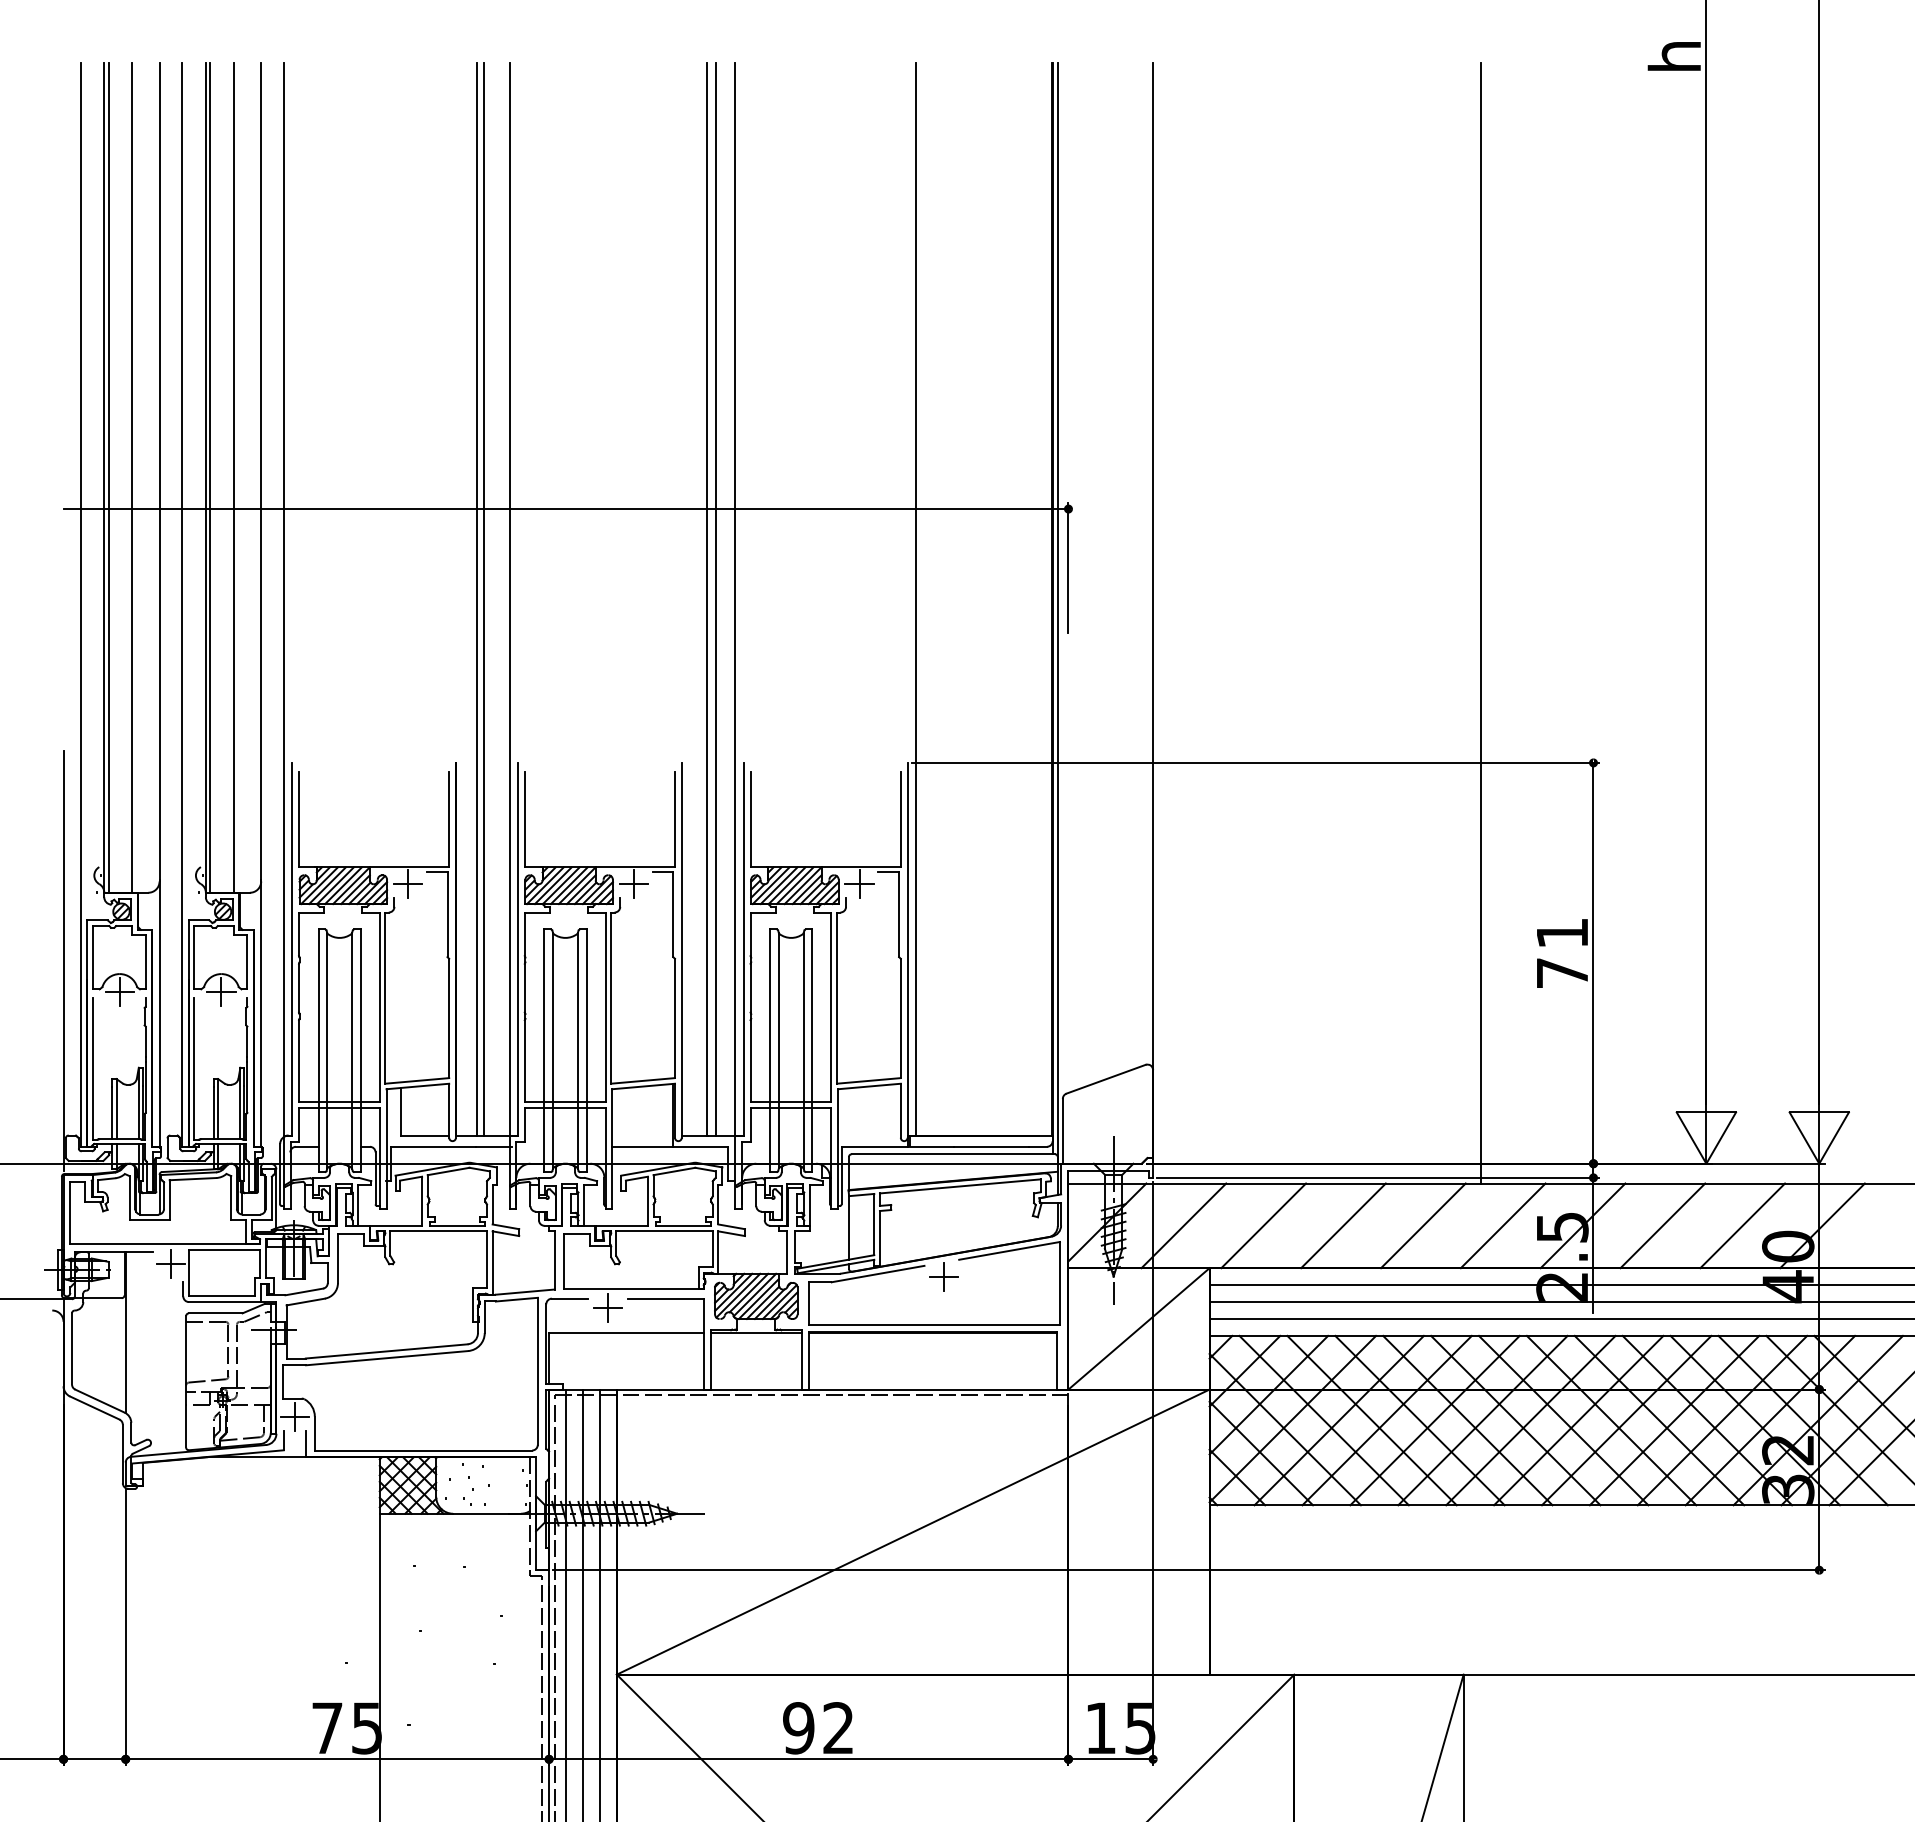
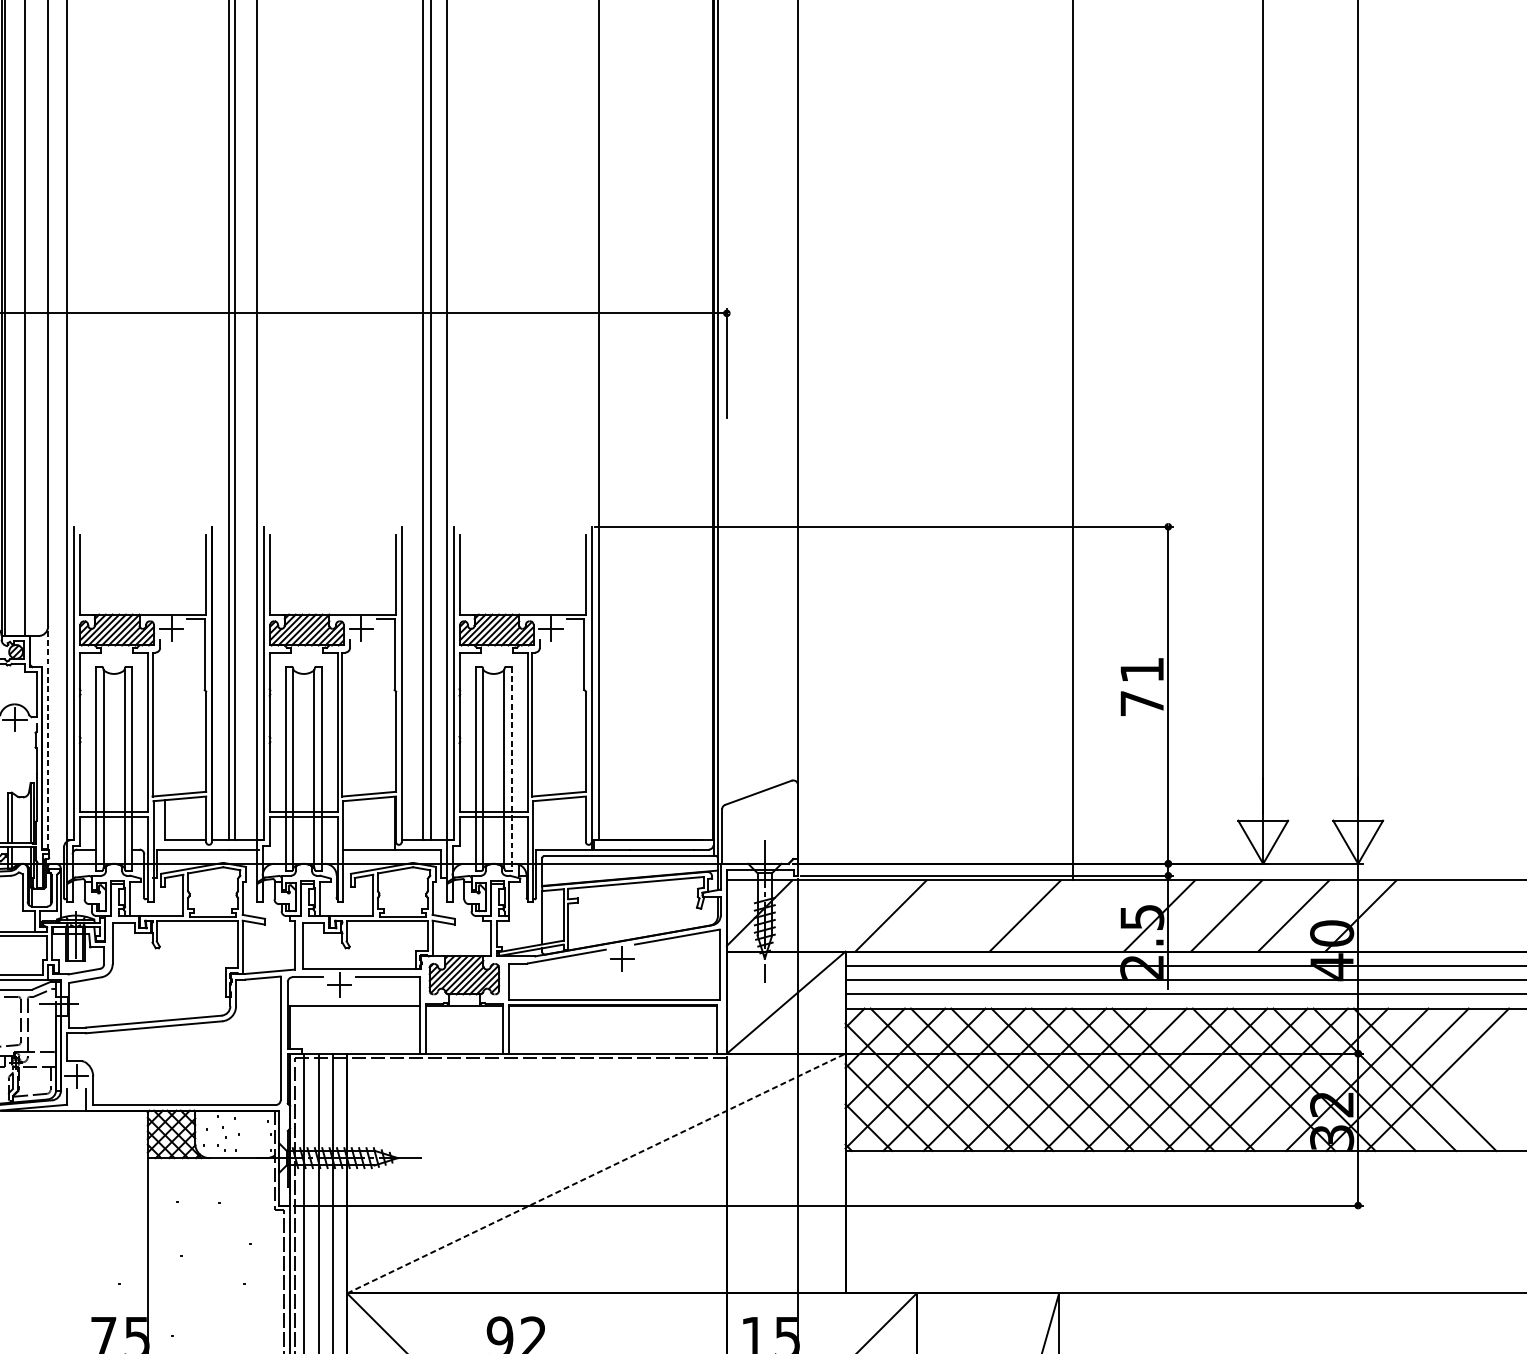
line: (261, 1012) -> (48, 736), solid -> dashed
line: (812, 1051) -> (511, 769), solid -> dashed
line: (1183, 1225) -> (823, 915), removed
line: (1343, 1225) -> (958, 915), removed
line: (1502, 1225) -> (1091, 915), removed
line: (1659, 1420) -> (1223, 1079), removed
line: (913, 1532) -> (596, 1173), solid -> dashed

